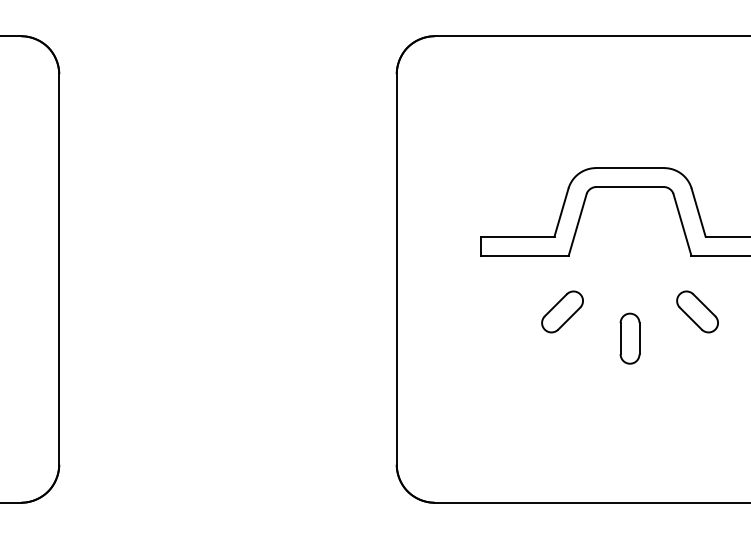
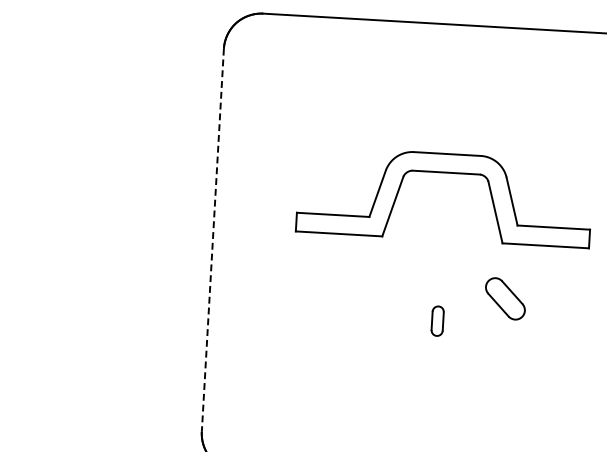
line: (396, 269) -> (212, 240), solid -> dashed
part: (562, 311) -> (373, 290), removed
part: (629, 338) -> (437, 321), size x0.6

